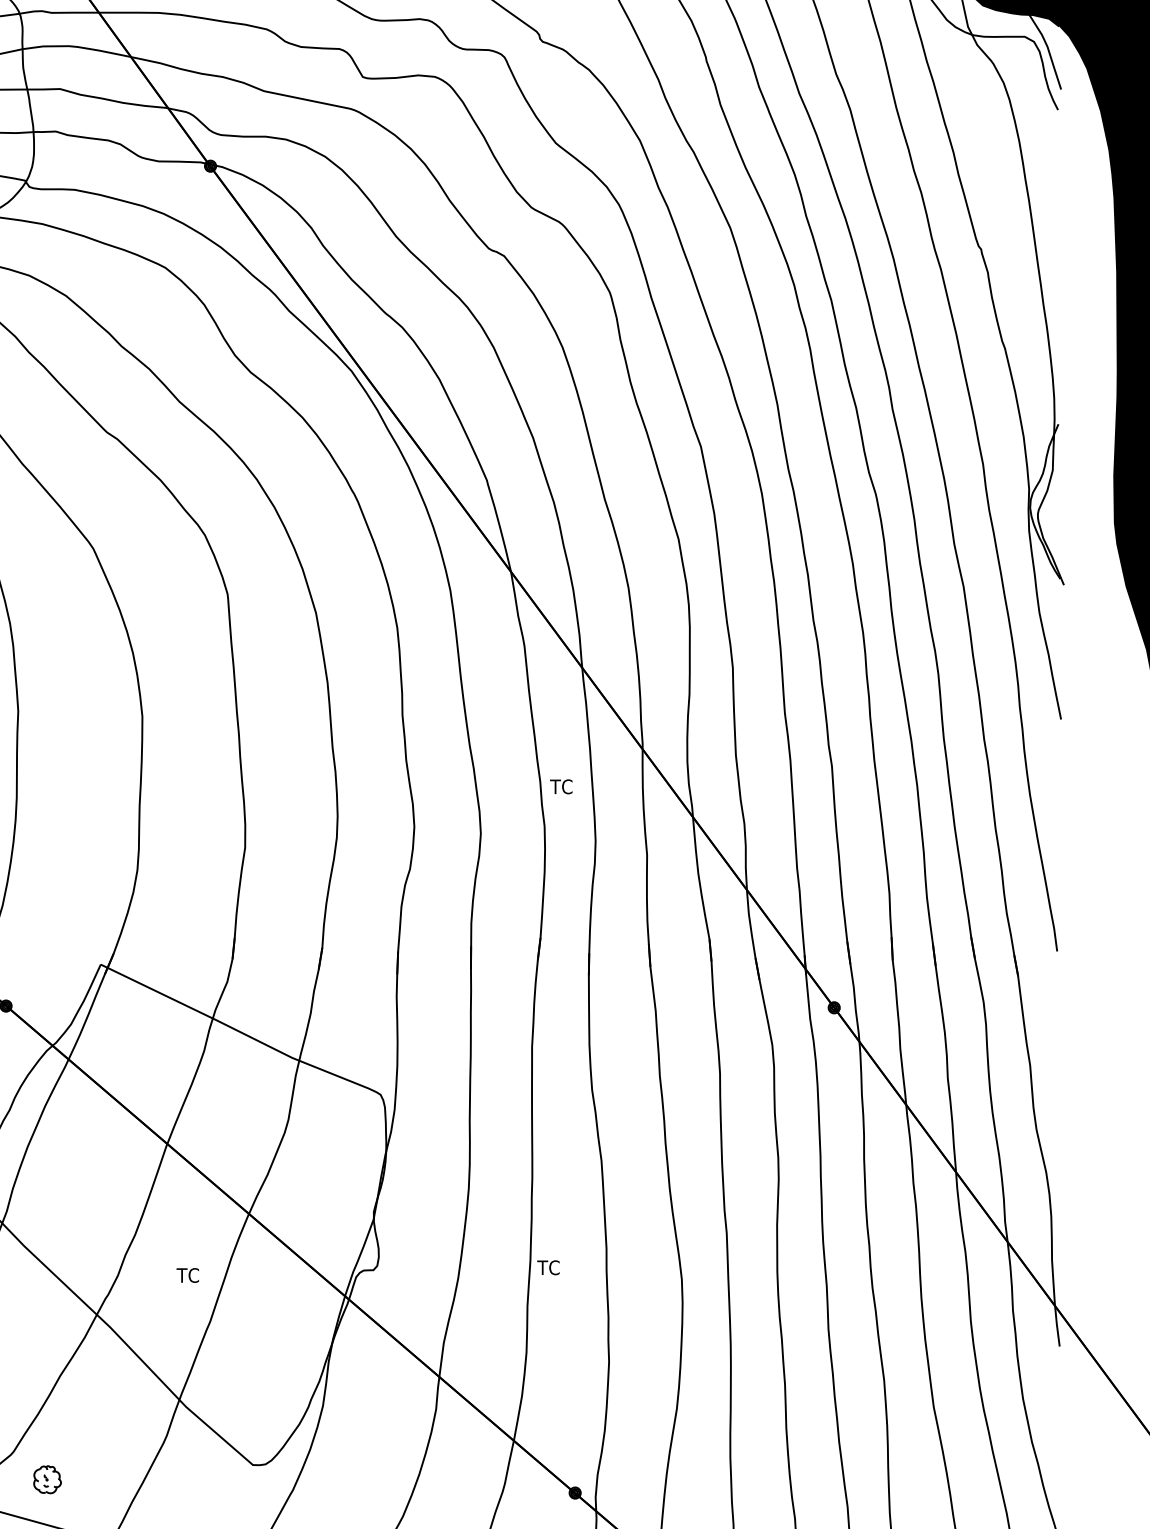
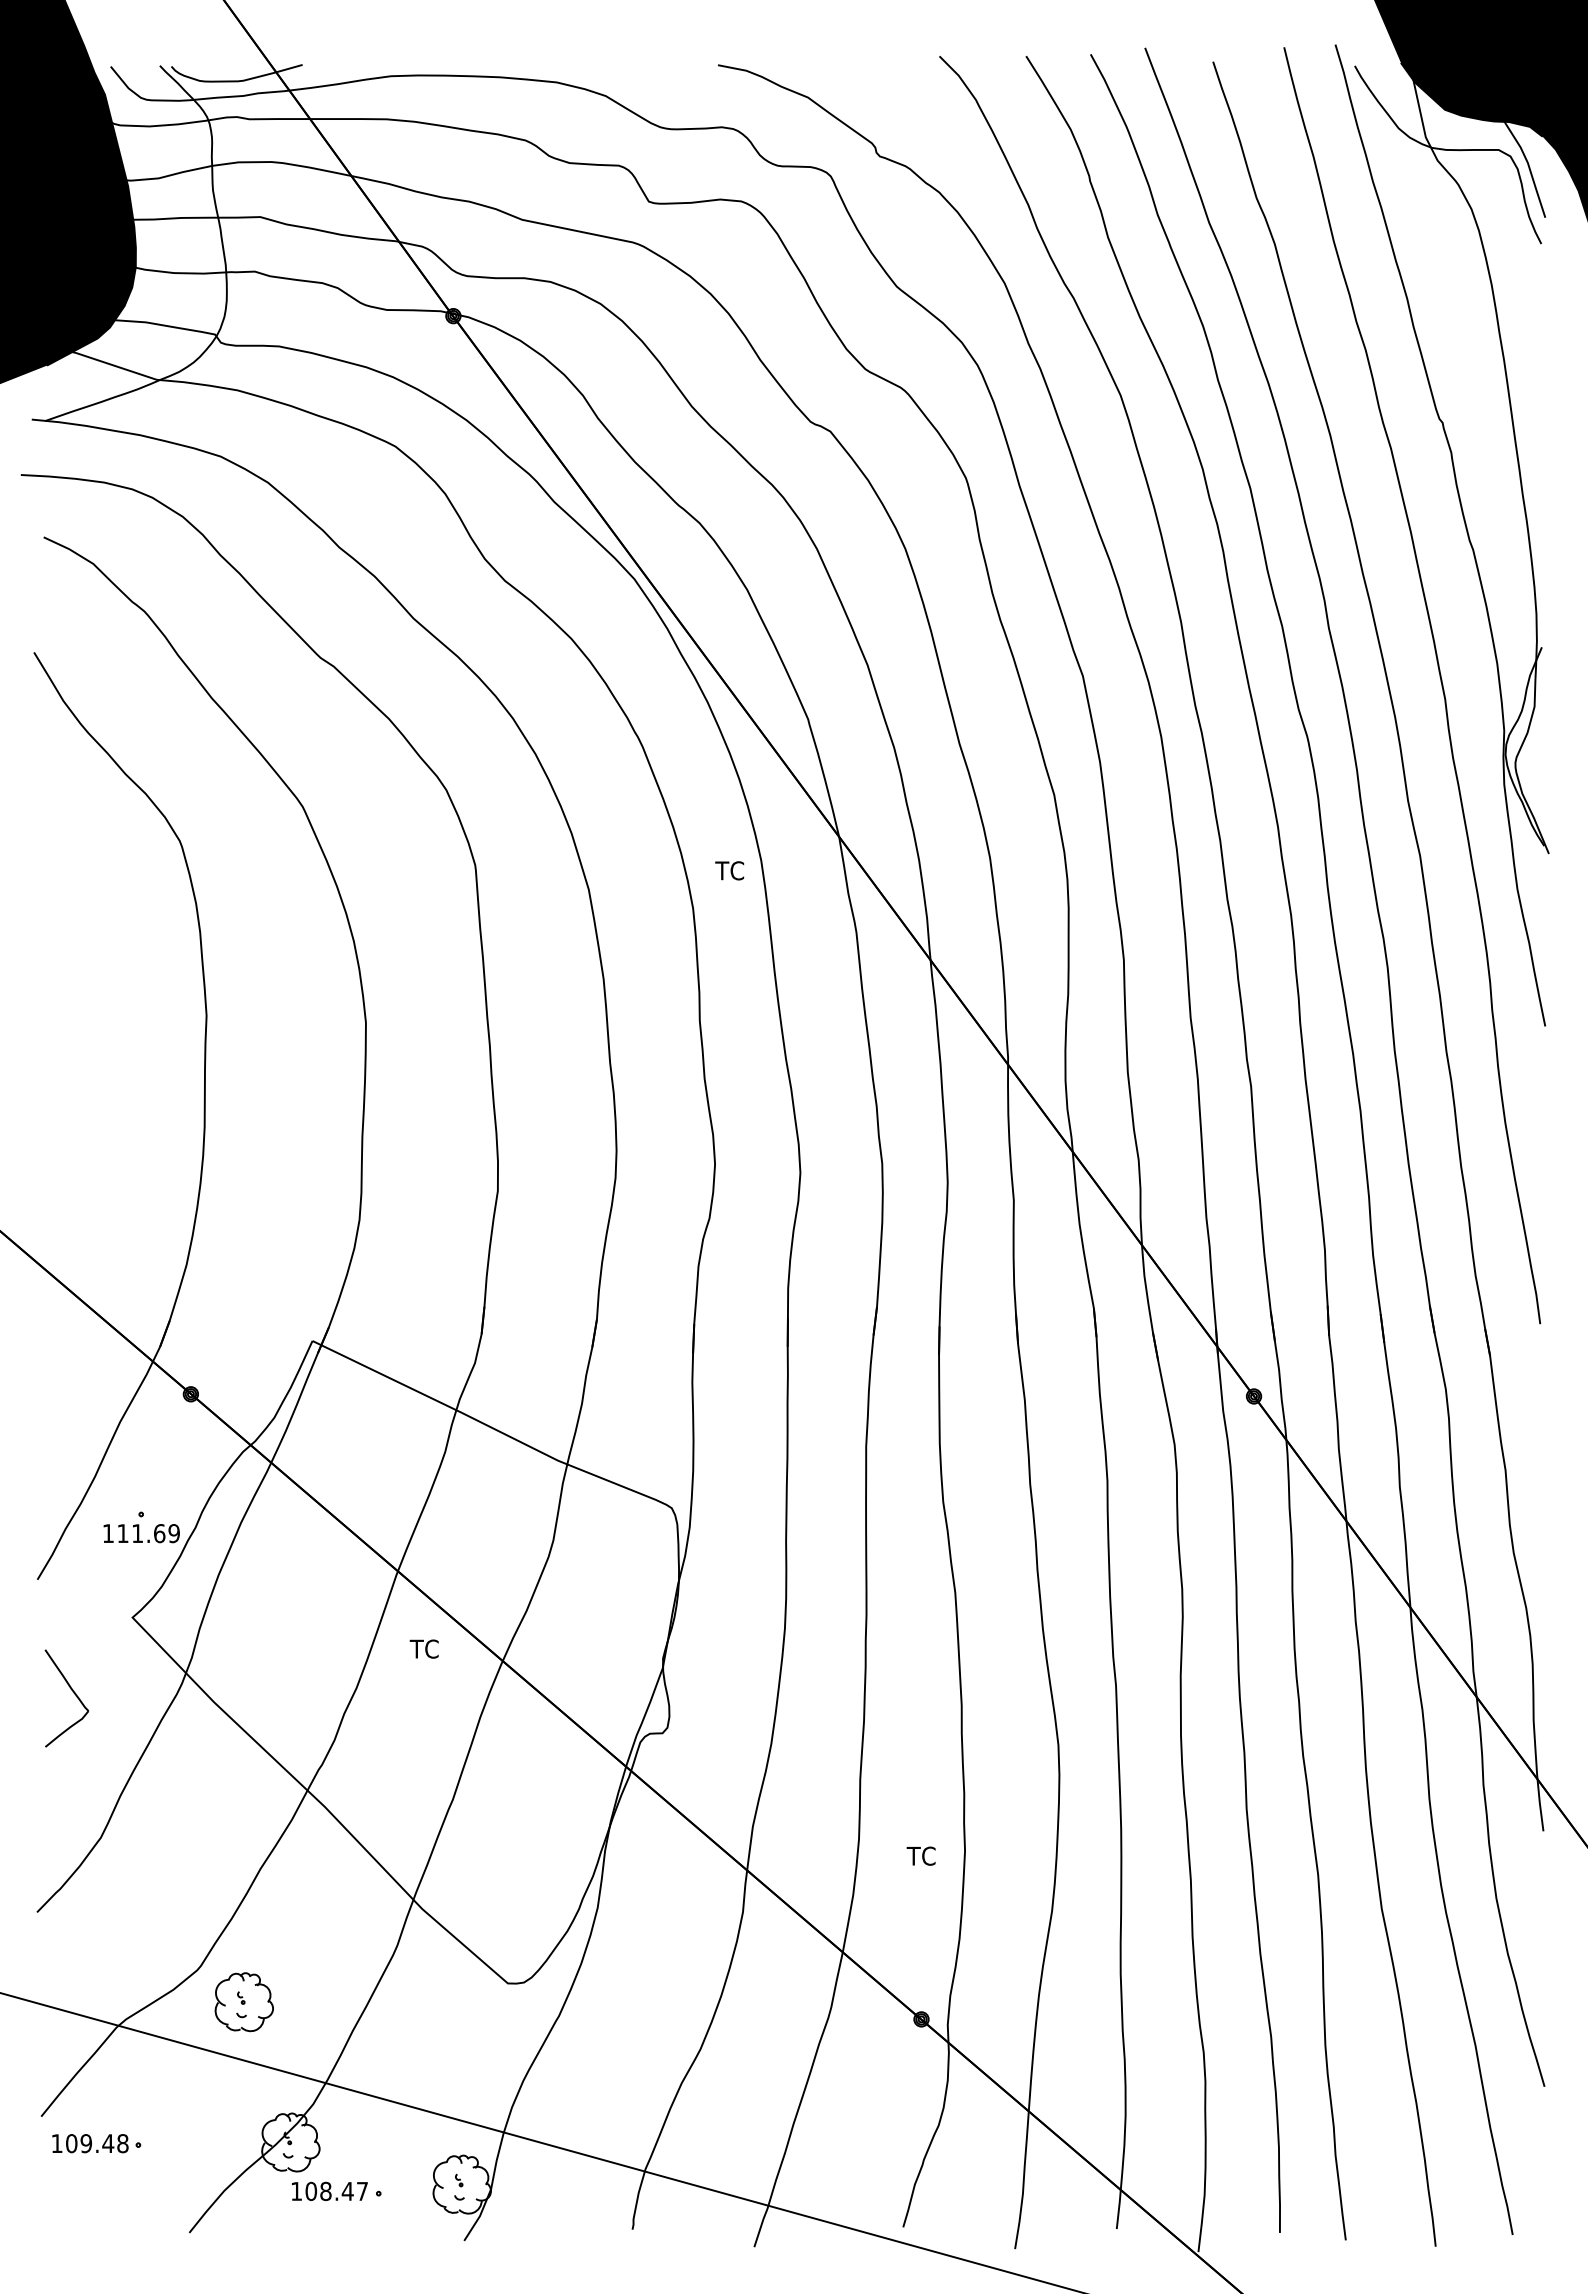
text: (561, 786) -> (729, 870), moved
text: (547, 1267) -> (920, 1855), moved
text: (187, 1275) -> (423, 1648), moved
part: (47, 1479) -> (243, 2002), size x1.67

